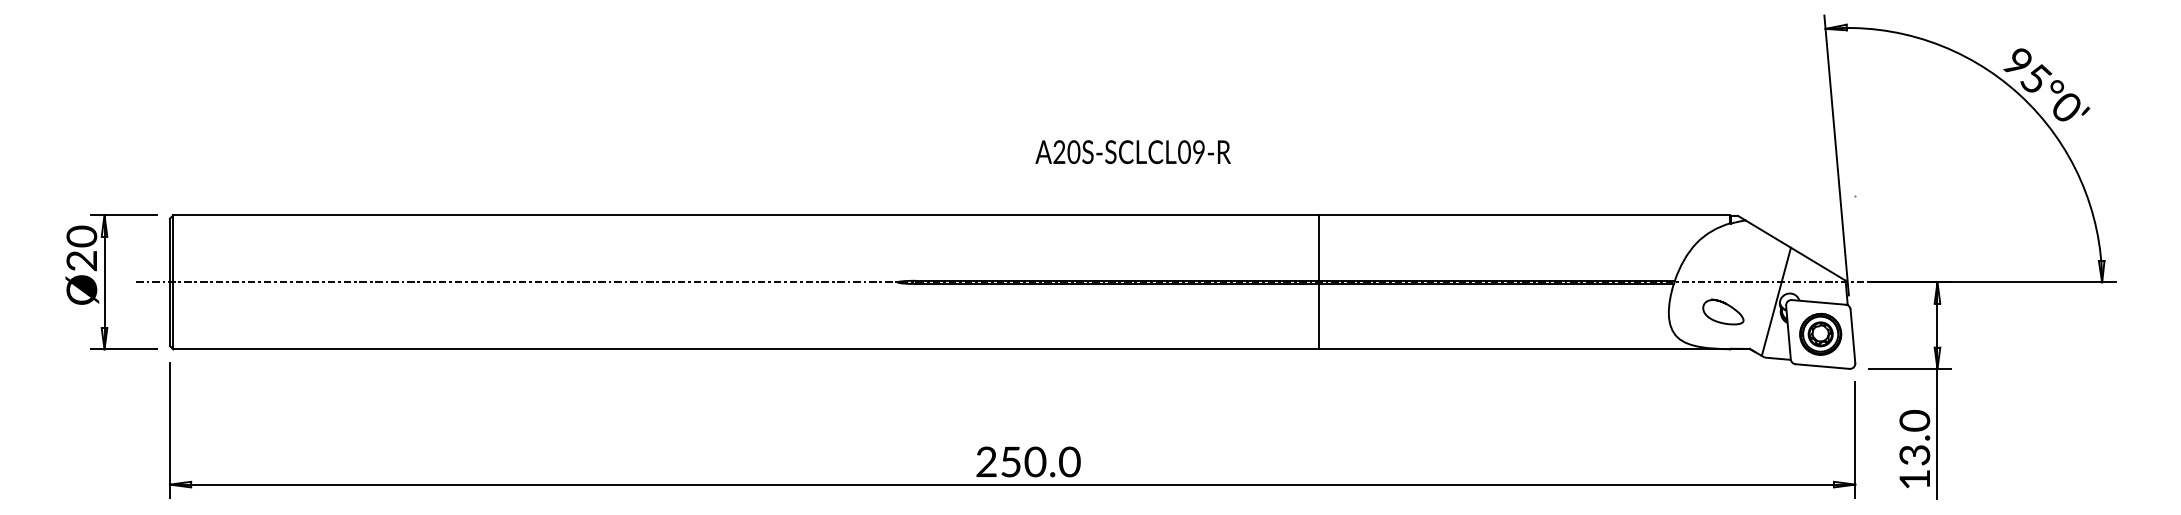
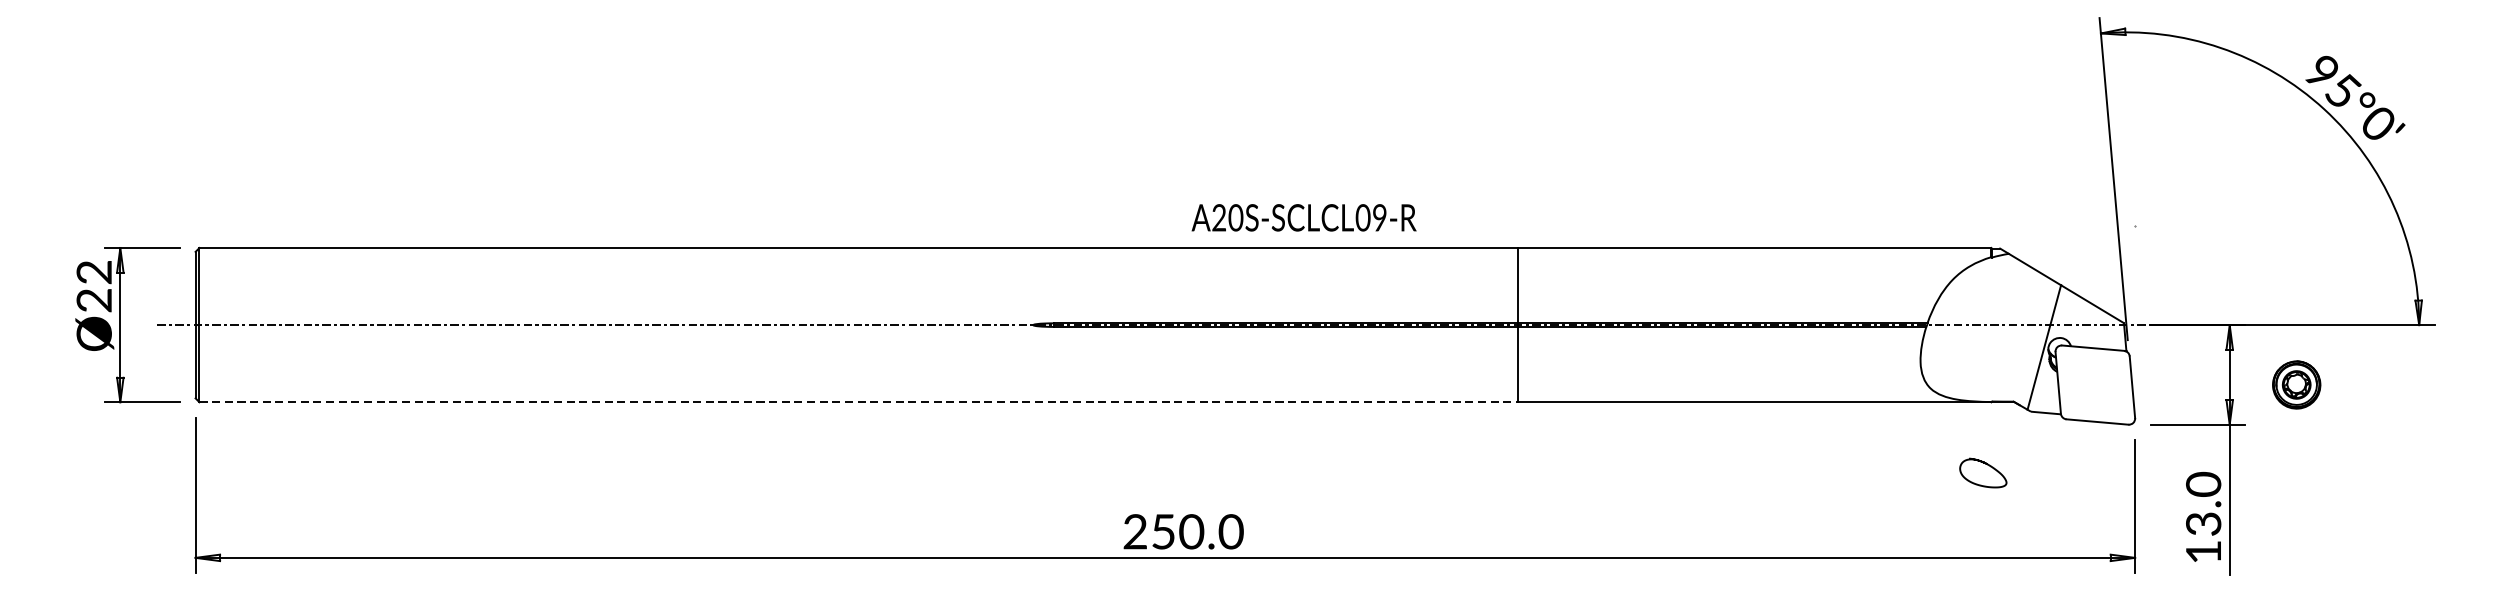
text: (1132, 152) -> (1303, 218), moved
text: (81, 236) -> (93, 272), Ø20 -> Ø22
curve: (1726, 305) -> (1986, 465), moved
part: (1820, 333) -> (2296, 383), moved
line: (746, 349) -> (859, 402), solid -> dashed

